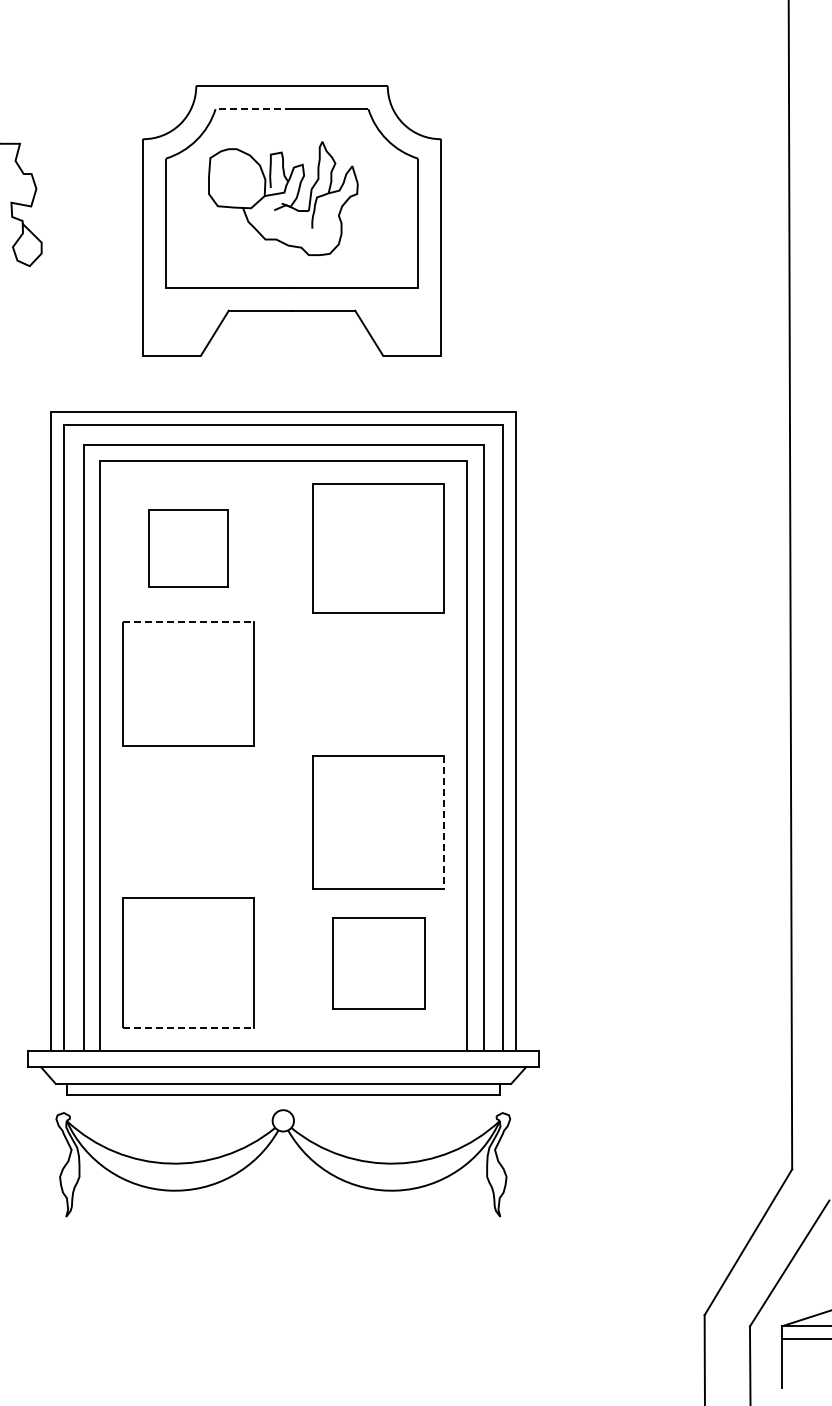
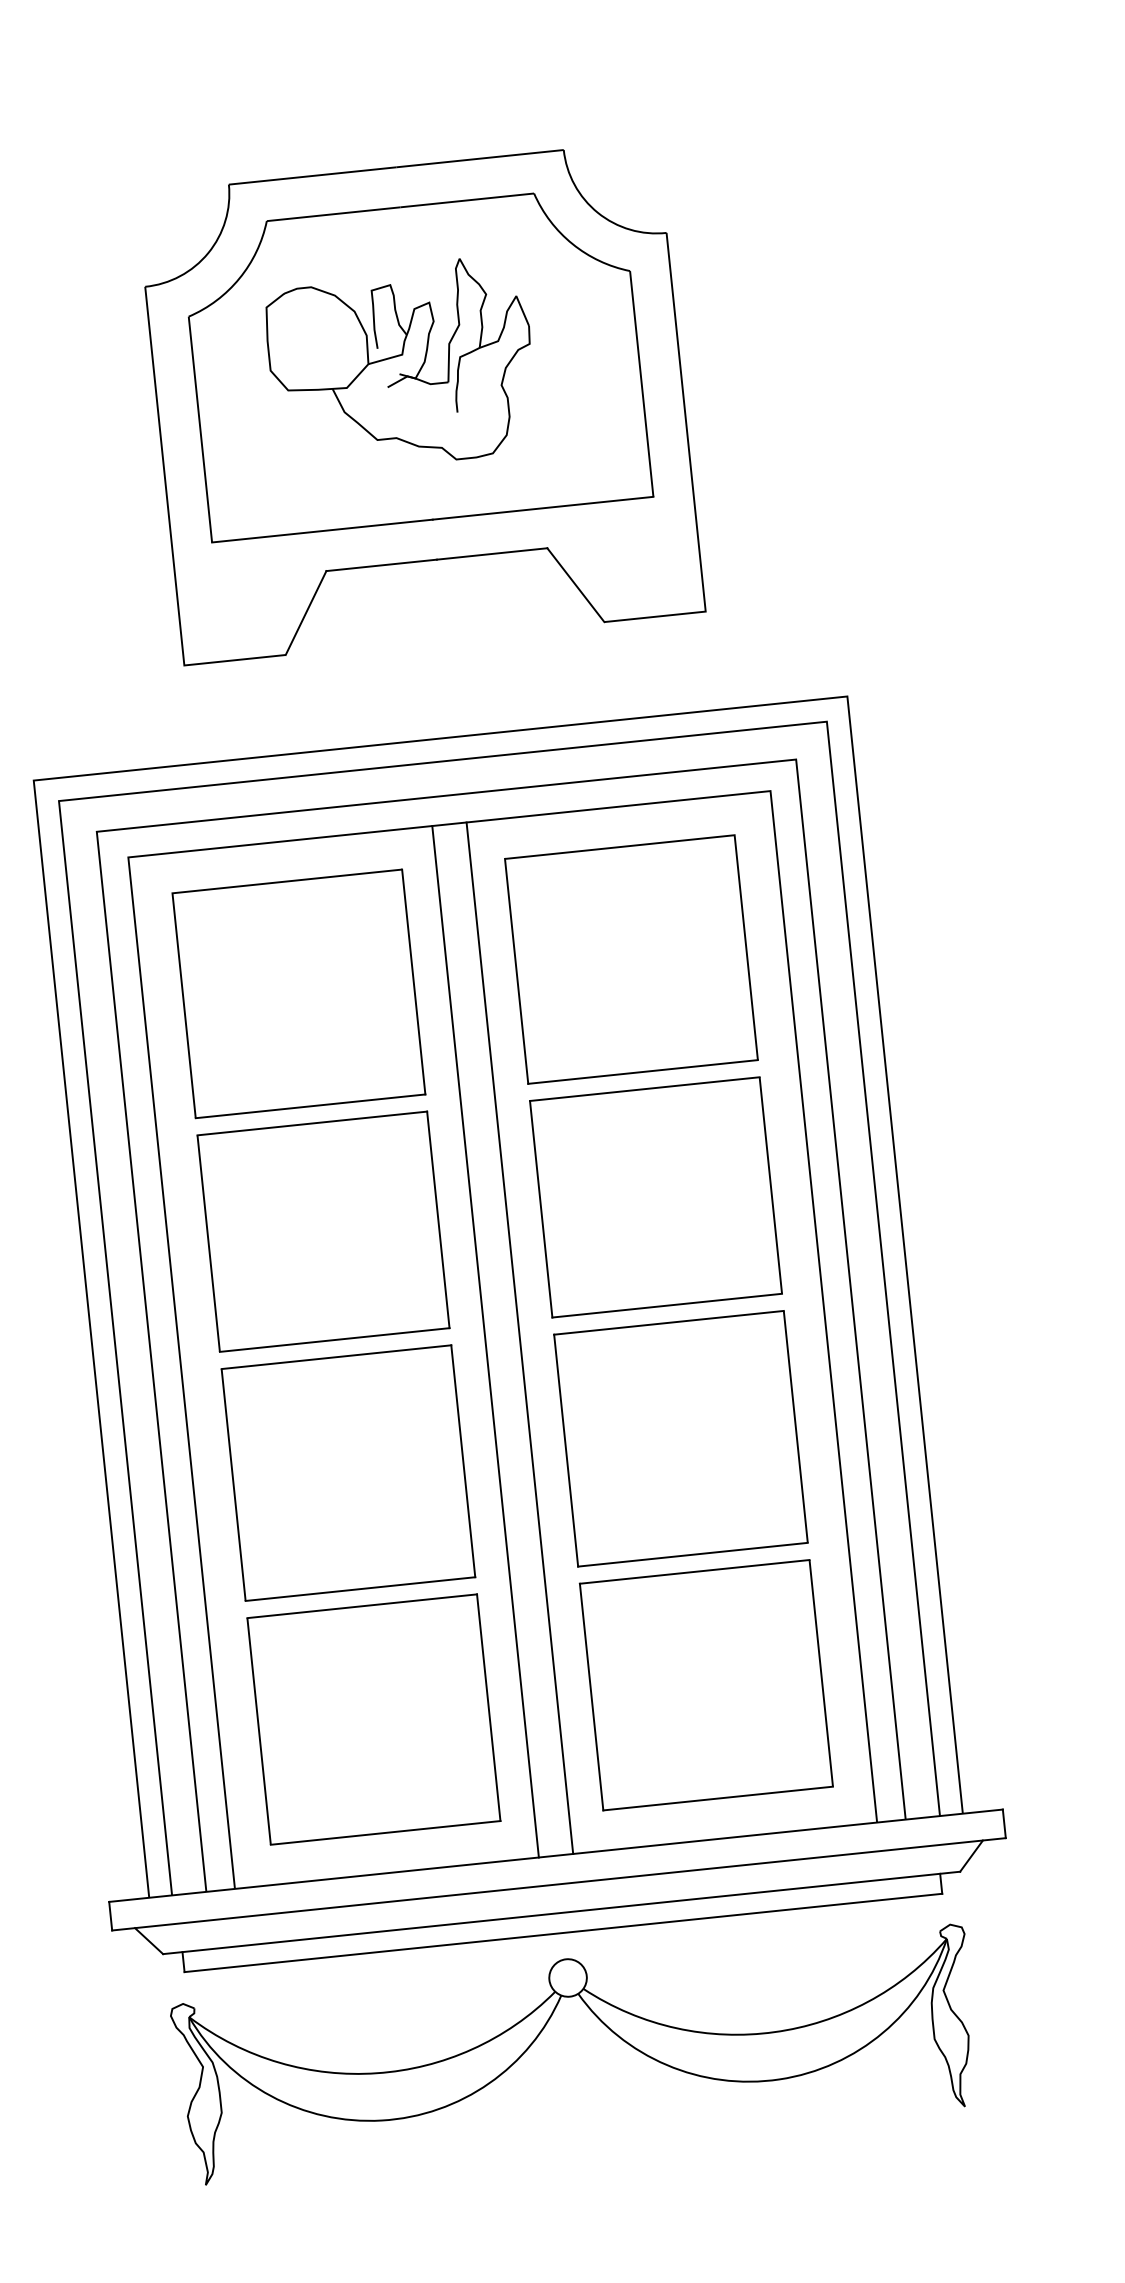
line: (253, 109) -> (333, 214), dashed -> solid
part: (188, 548) -> (298, 994), size x1.67
line: (188, 622) -> (312, 1123), dashed -> solid
part: (378, 683) -> (655, 1195), added
line: (273, 755) -> (484, 1340), added
line: (293, 755) -> (519, 1337), added
part: (188, 822) -> (348, 1473), added
line: (444, 822) -> (796, 1427), dashed -> solid
part: (378, 962) -> (705, 1683), size x1.43
line: (188, 1028) -> (385, 1833), dashed -> solid

